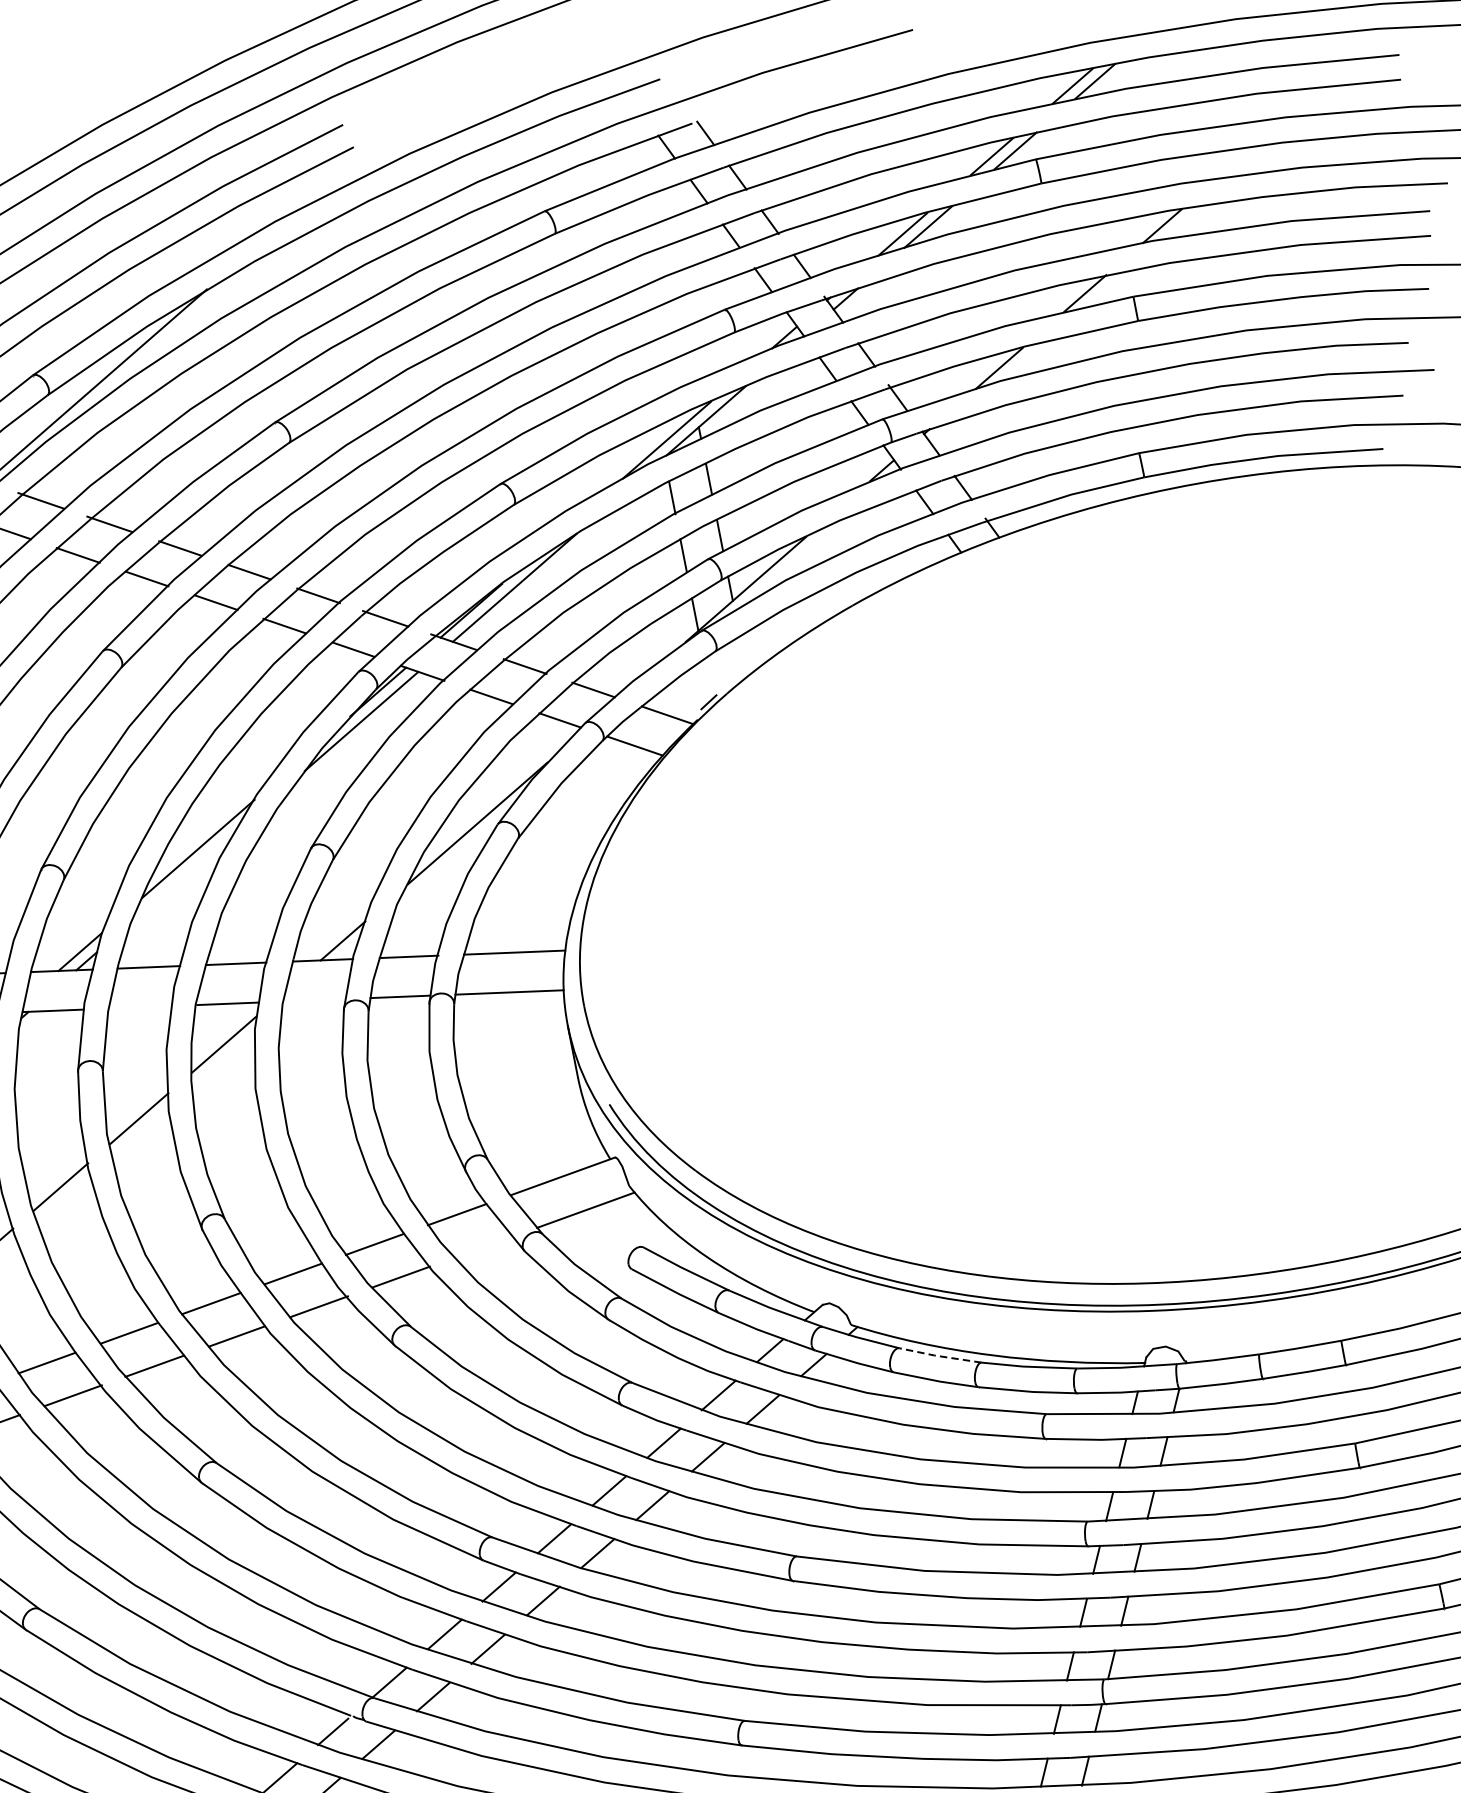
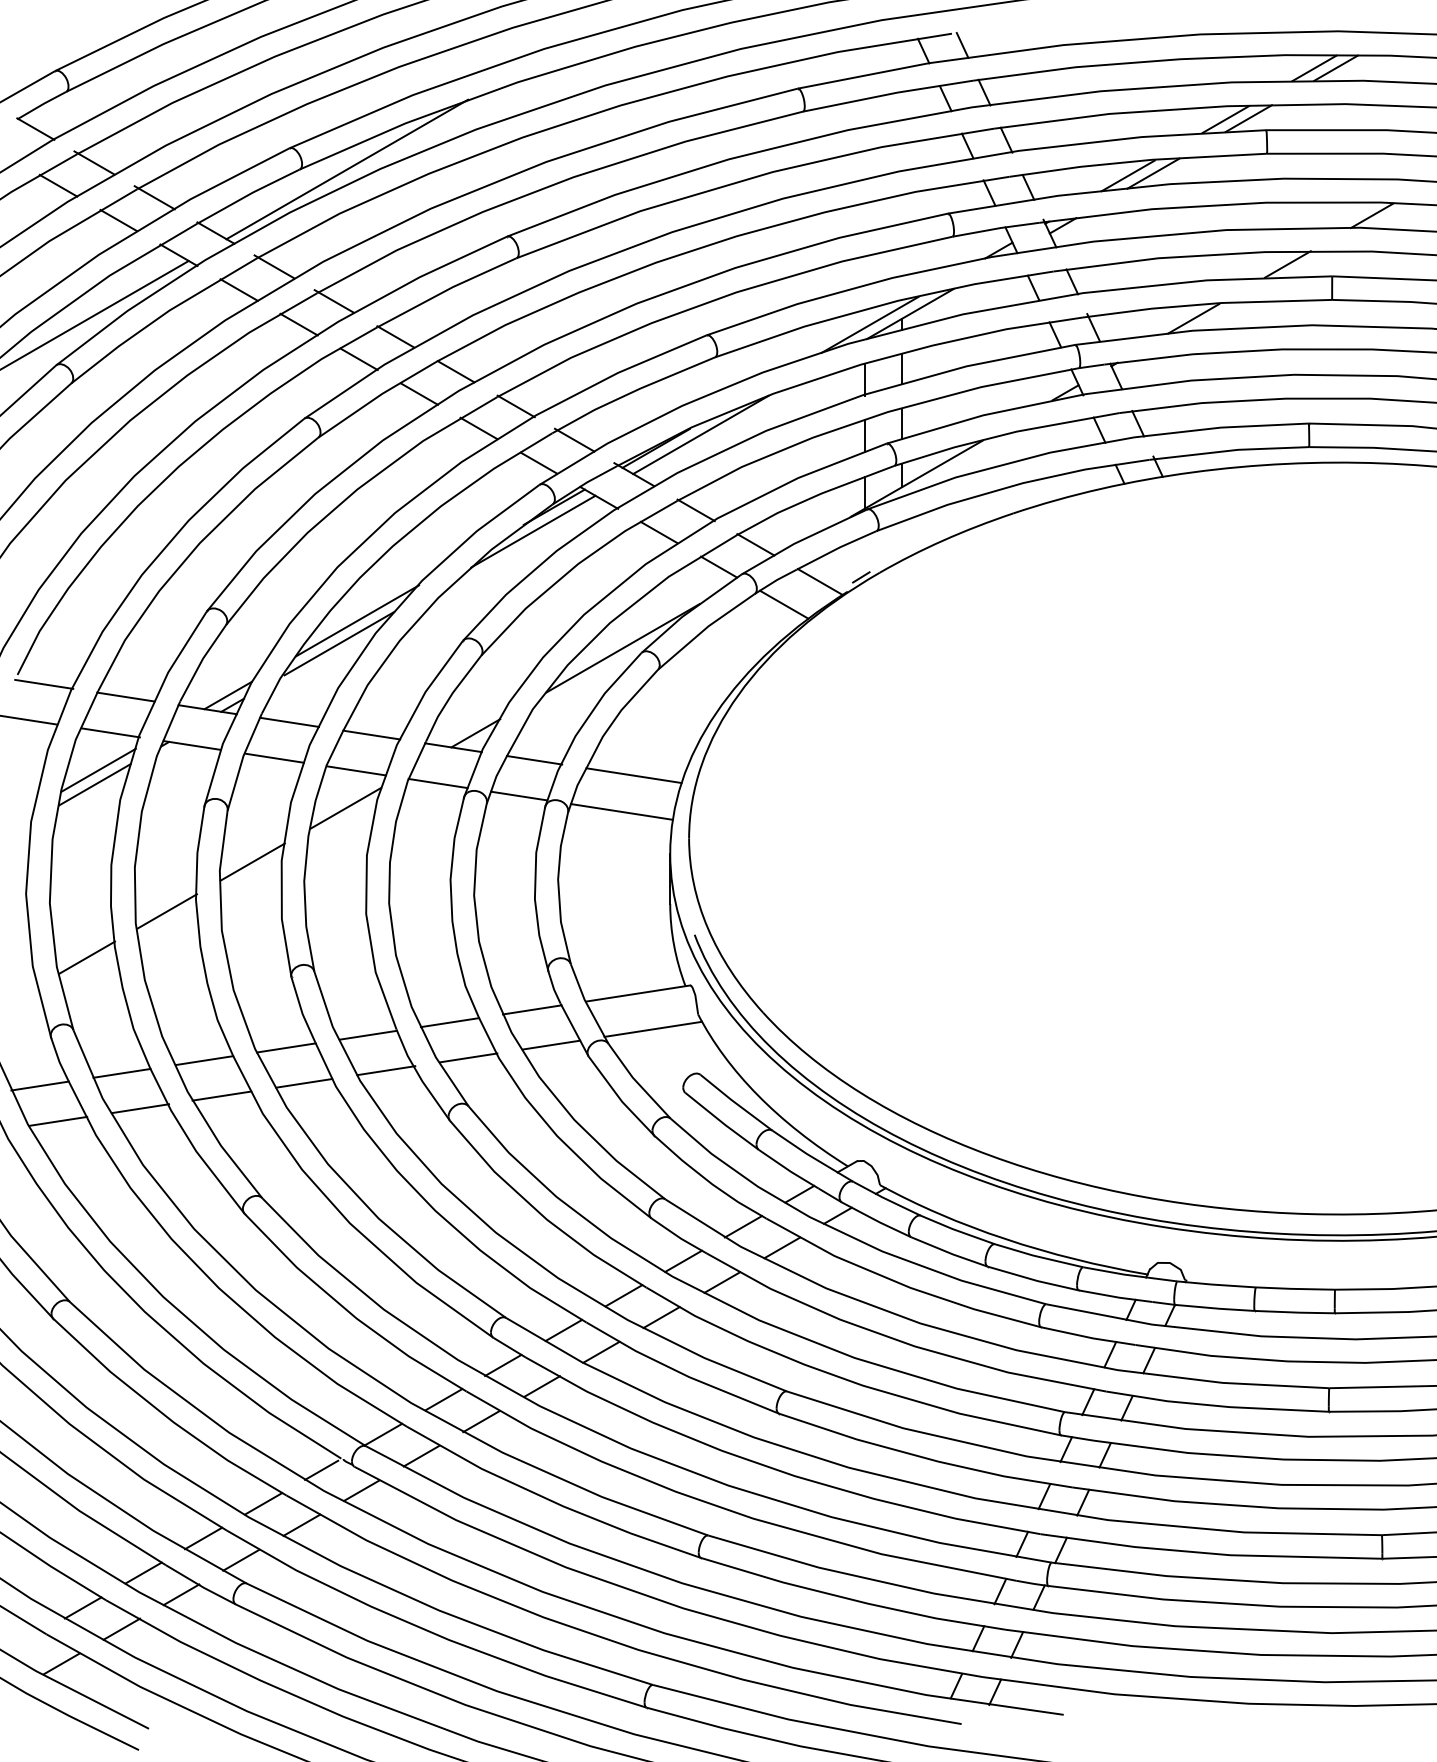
line: (184, 875) -> (339, 643), added
line: (313, 1000) -> (437, 783), added
line: (140, 1006) -> (274, 757), added
line: (484, 1246) -> (551, 1044), added
line: (940, 1356) -> (957, 1230), dashed -> solid

